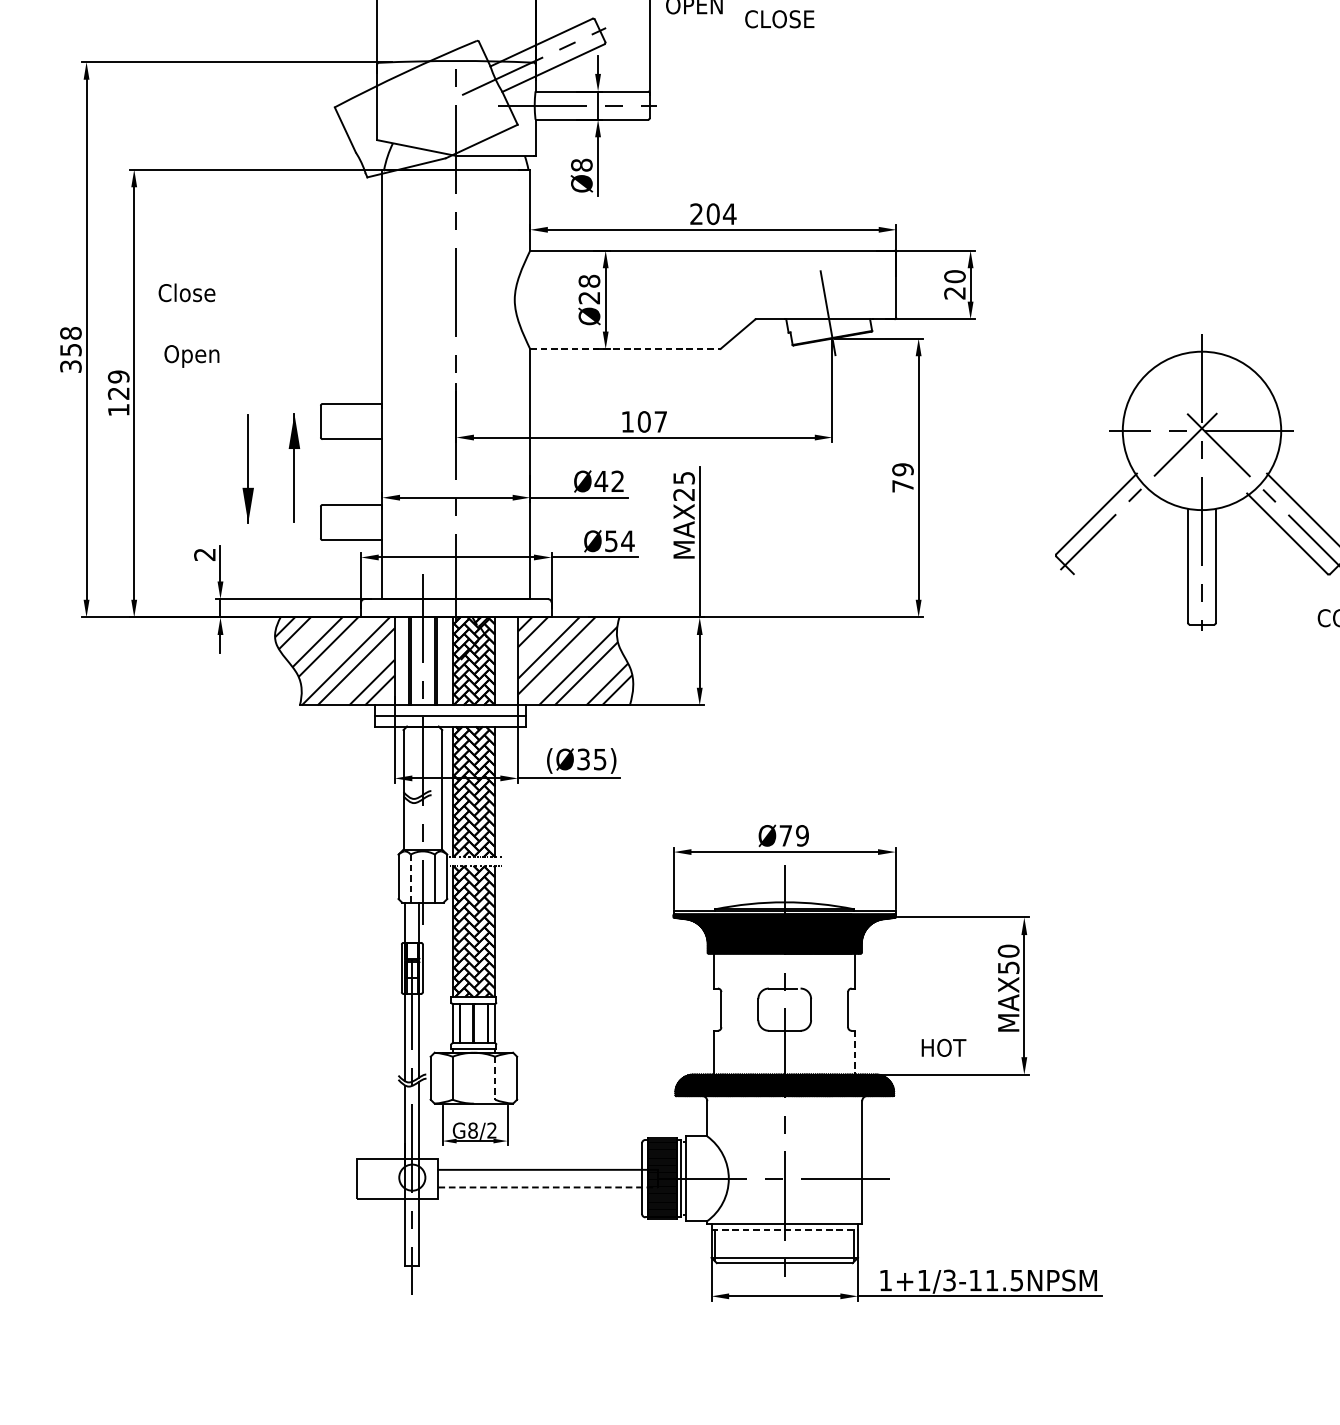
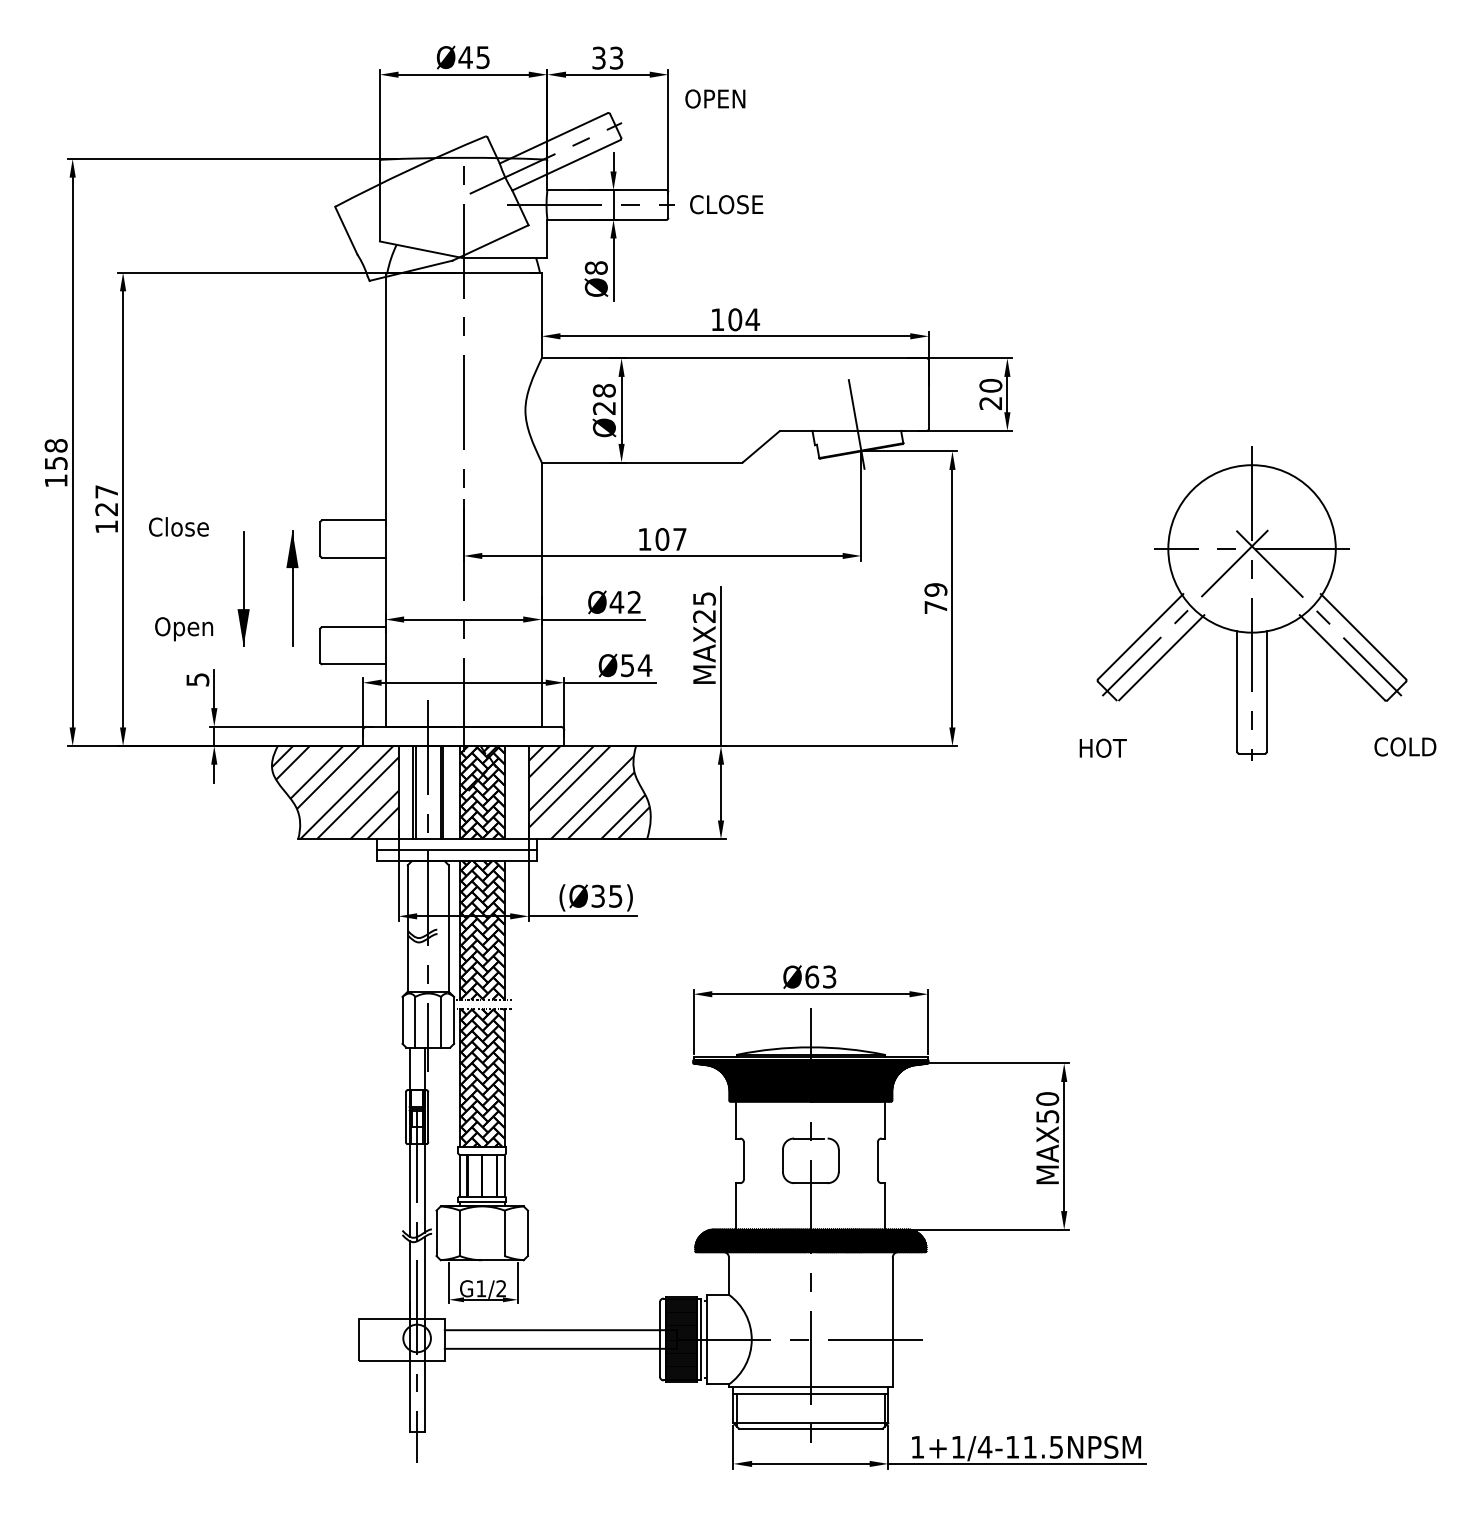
text: (779, 19) -> (726, 204), moved
text: (696, 213) -> (717, 319), 204 -> 104
text: (186, 292) -> (178, 526), moved
line: (625, 349) -> (642, 462), dashed -> solid
text: (192, 356) -> (184, 629), moved
text: (70, 366) -> (55, 480), 358 -> 158
text: (118, 376) -> (106, 491), 129 -> 127
line: (1116, 533) -> (1161, 657), added
text: (204, 554) -> (197, 679), 2 -> 5
text: (793, 835) -> (820, 976), Ø79 -> Ø63
line: (410, 877) -> (415, 1021), dashed -> solid
text: (943, 1047) -> (1102, 747), moved
line: (855, 1052) -> (885, 1206), dashed -> solid
line: (494, 1078) -> (504, 1233), dashed -> solid
text: (473, 1130) -> (481, 1288), G8/2 -> G1/2
line: (548, 1187) -> (561, 1348), dashed -> solid
line: (785, 1230) -> (811, 1394), dashed -> solid
text: (948, 1279) -> (984, 1446), 1+1/3-11.5NPSM -> 1+1/4-11.5NPSM

